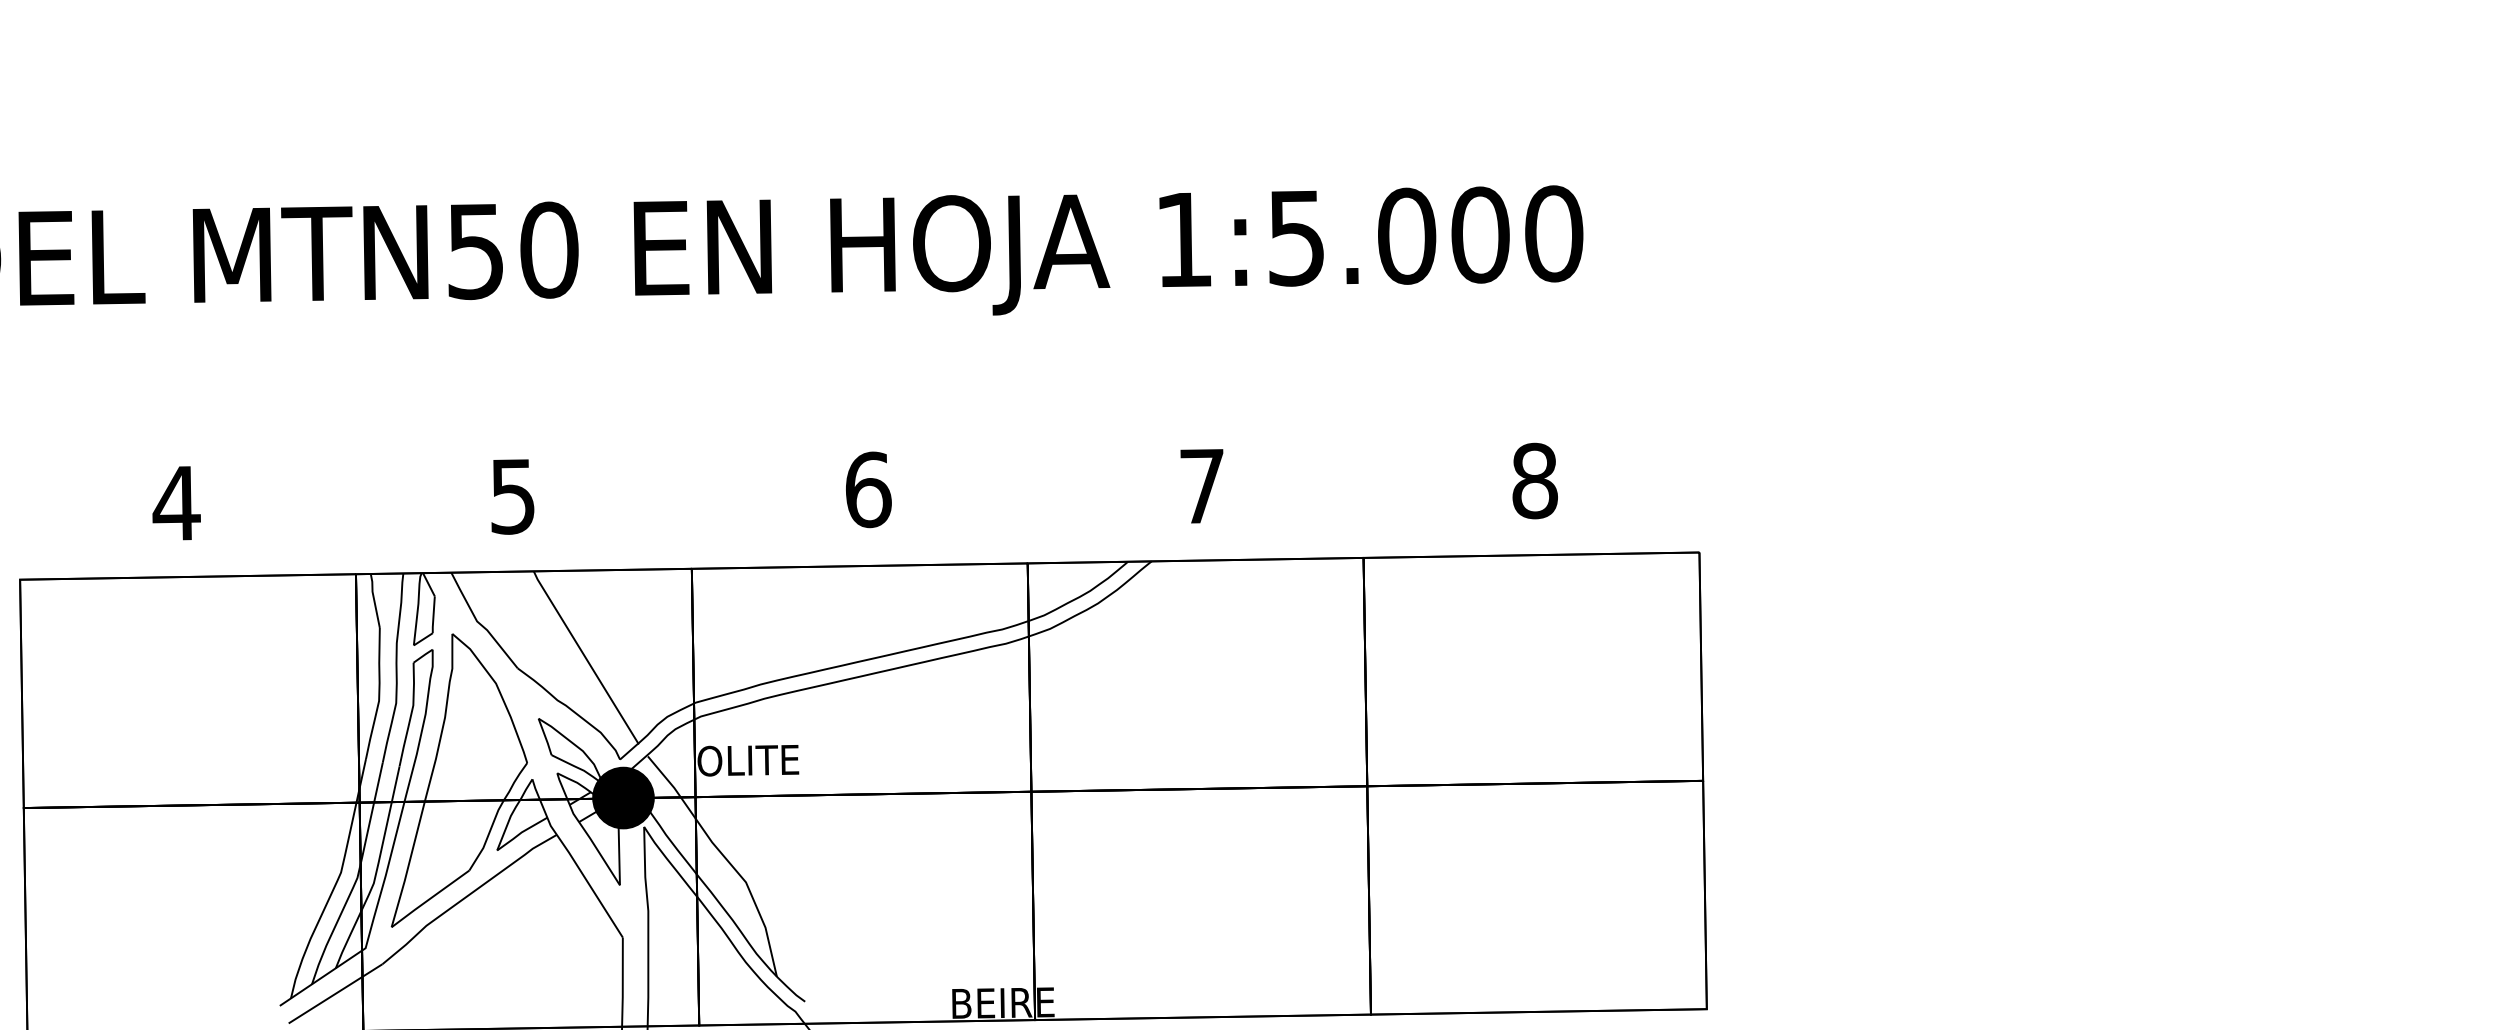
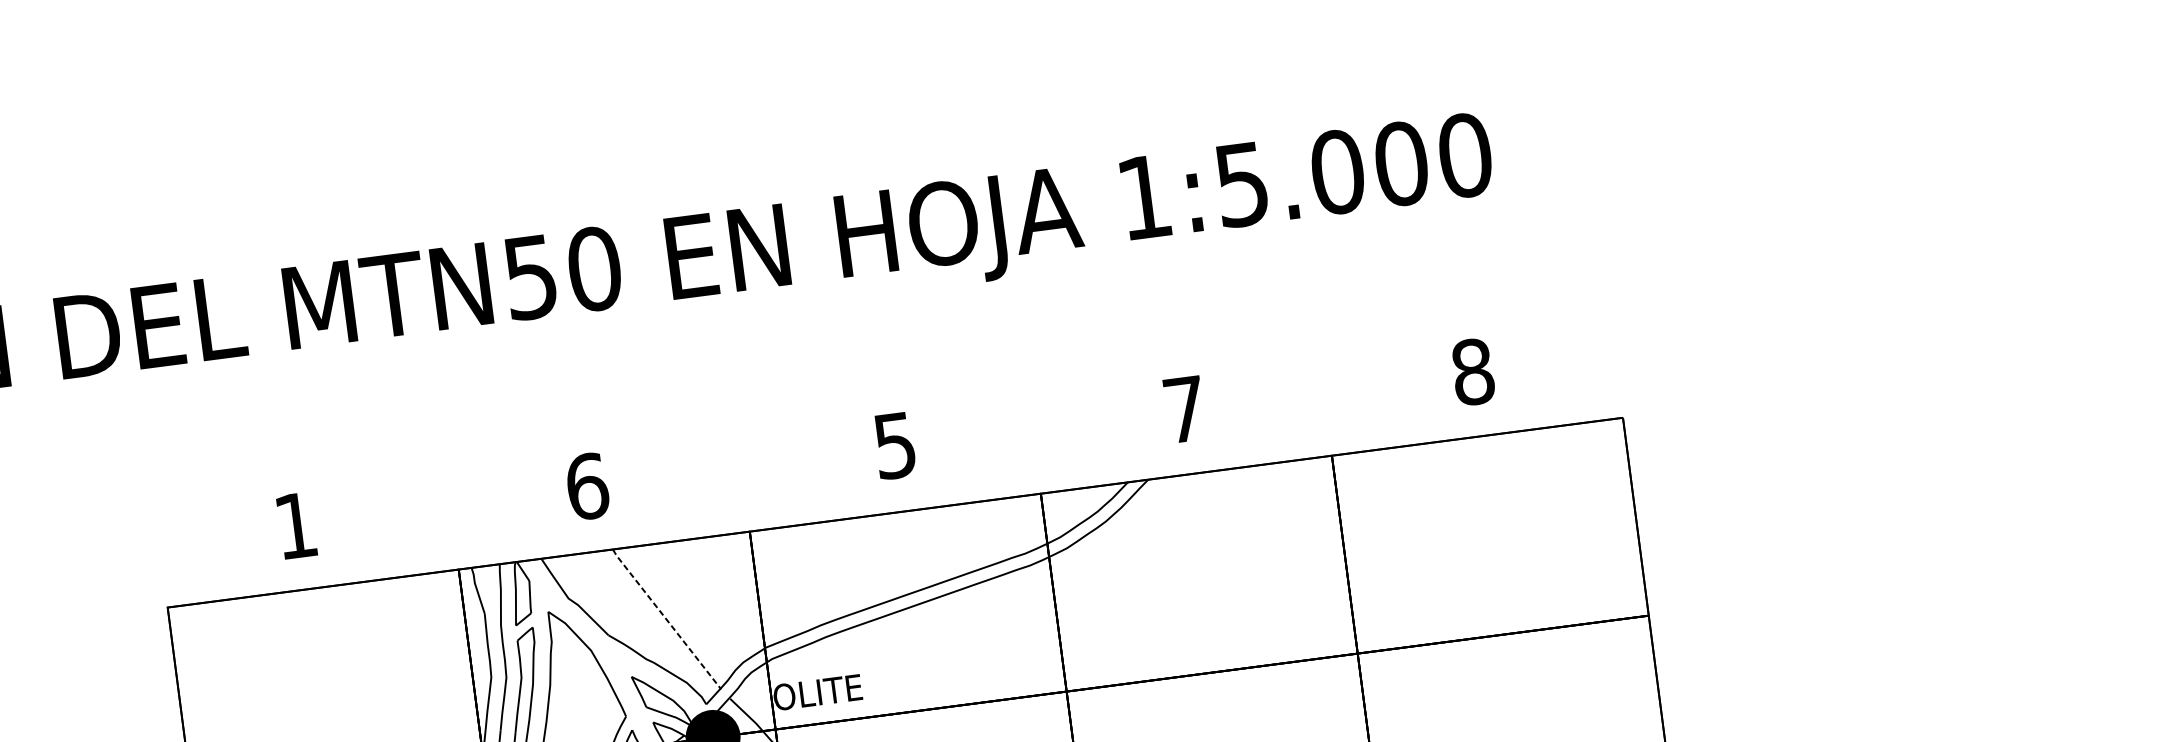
text: (868, 489) -> (895, 445), 6 -> 5
text: (513, 496) -> (587, 486), 5 -> 6
text: (176, 503) -> (295, 525), 4 -> 1
line: (585, 657) -> (666, 619), solid -> dashed

